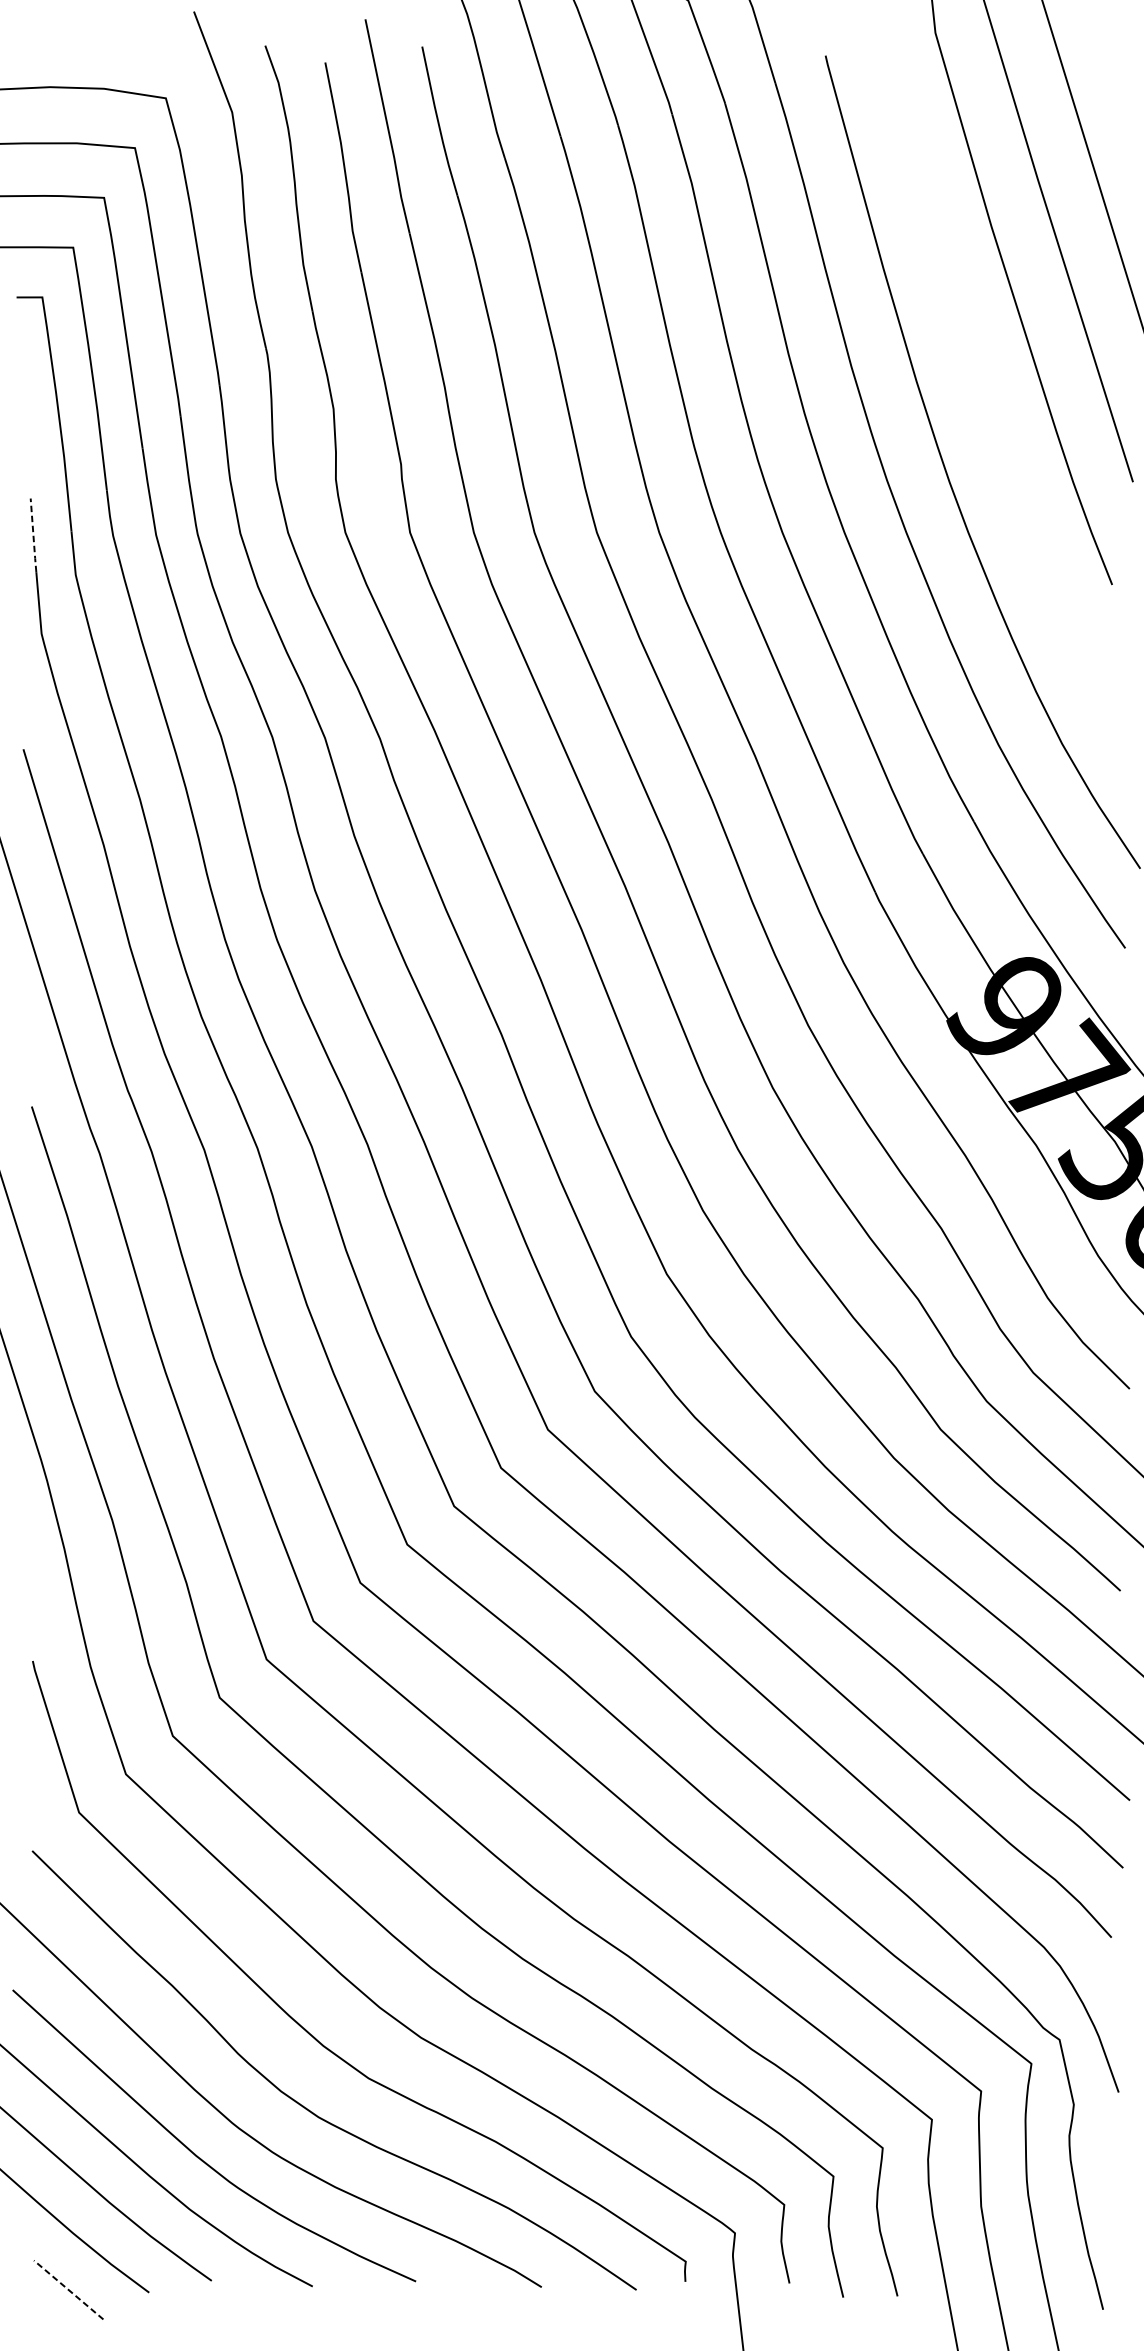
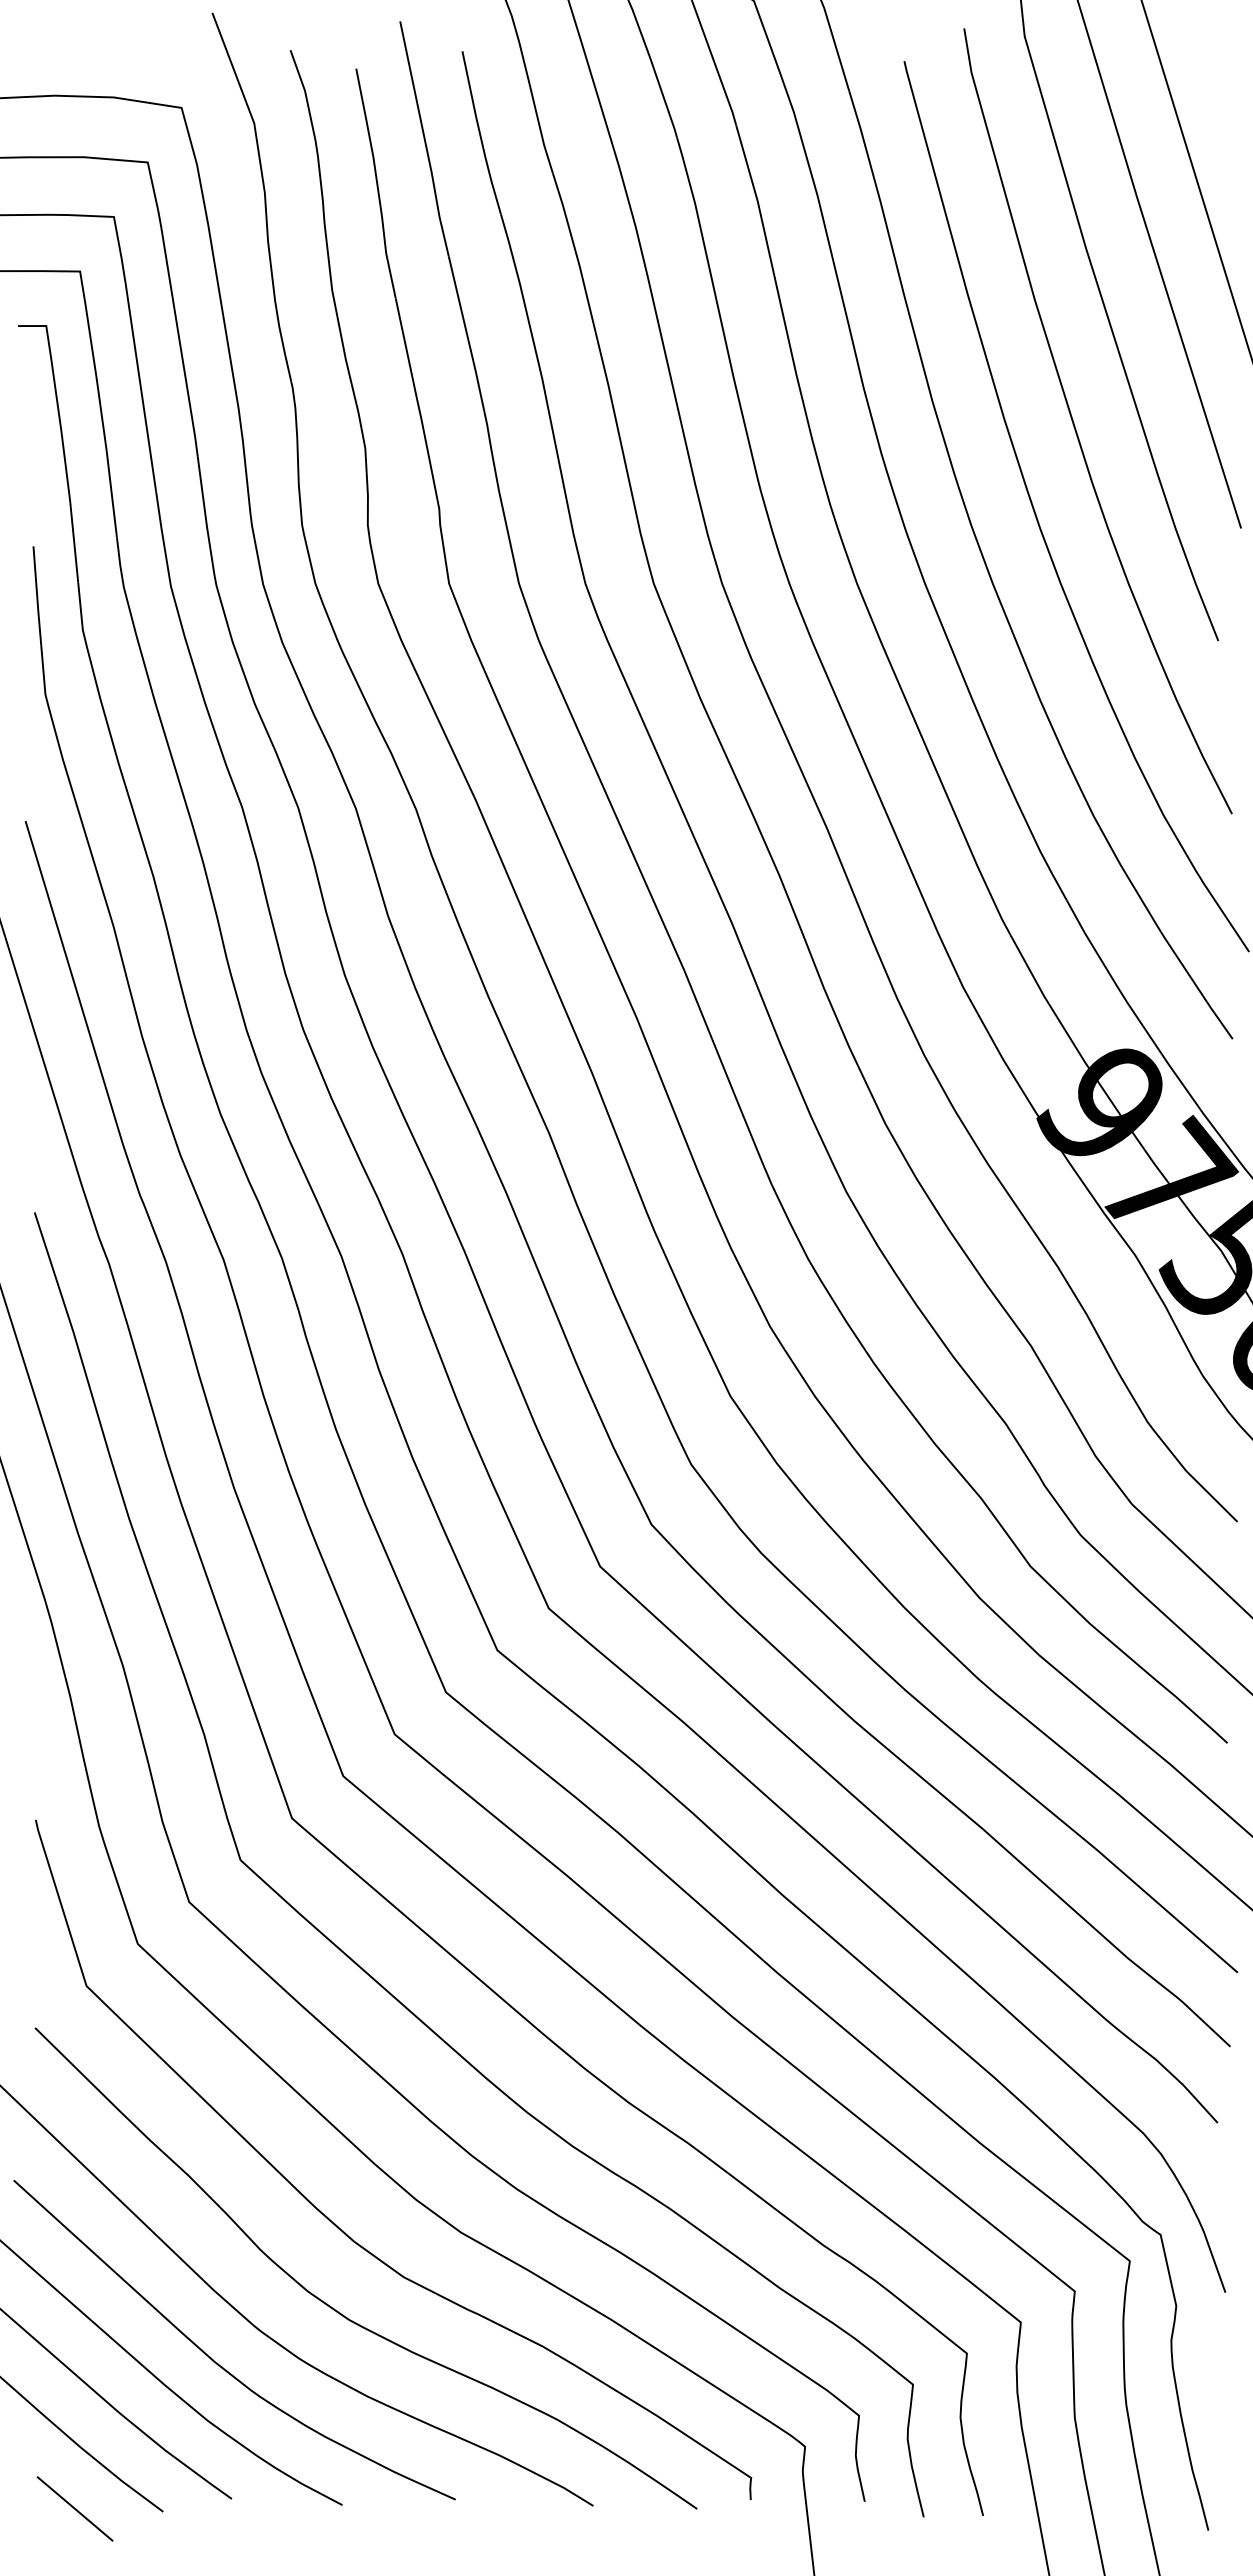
curve: (981, 388) -> (1075, 425), added
line: (33, 536) -> (36, 587), dashed -> solid
line: (69, 2289) -> (75, 2508), dashed -> solid

